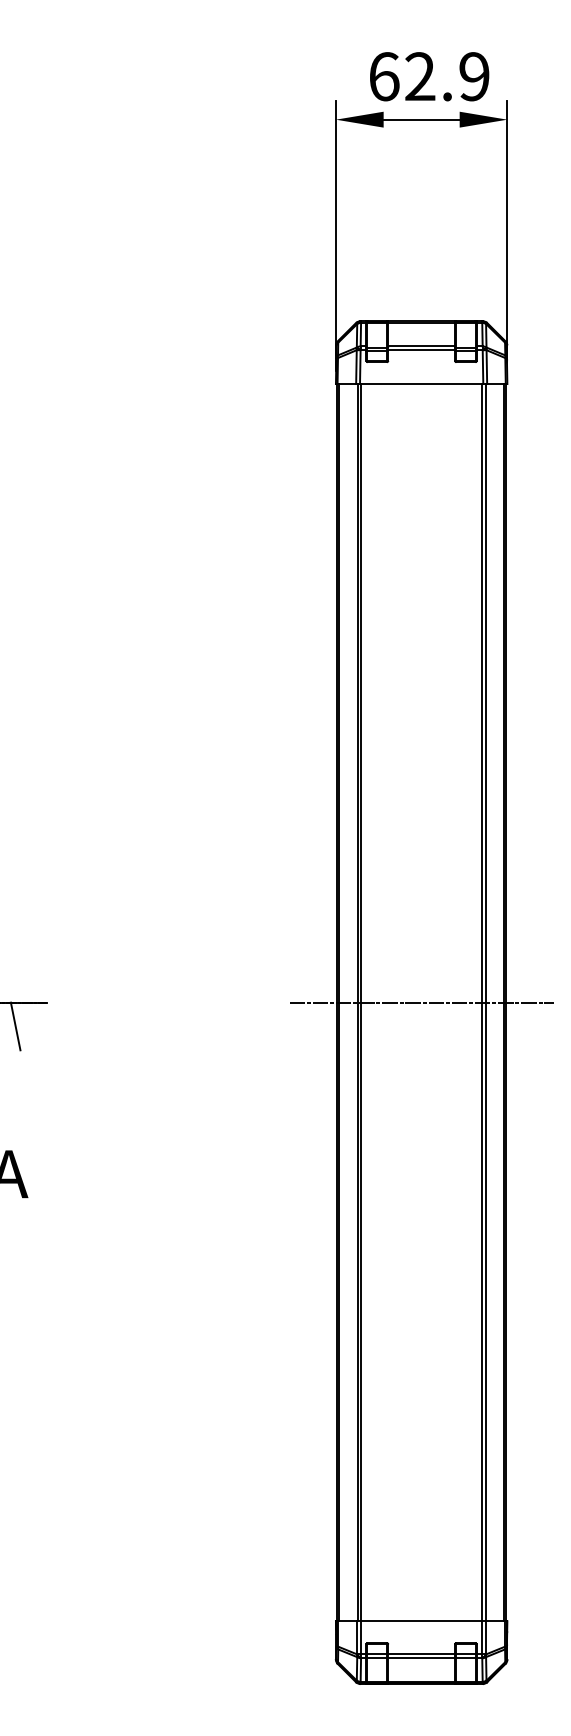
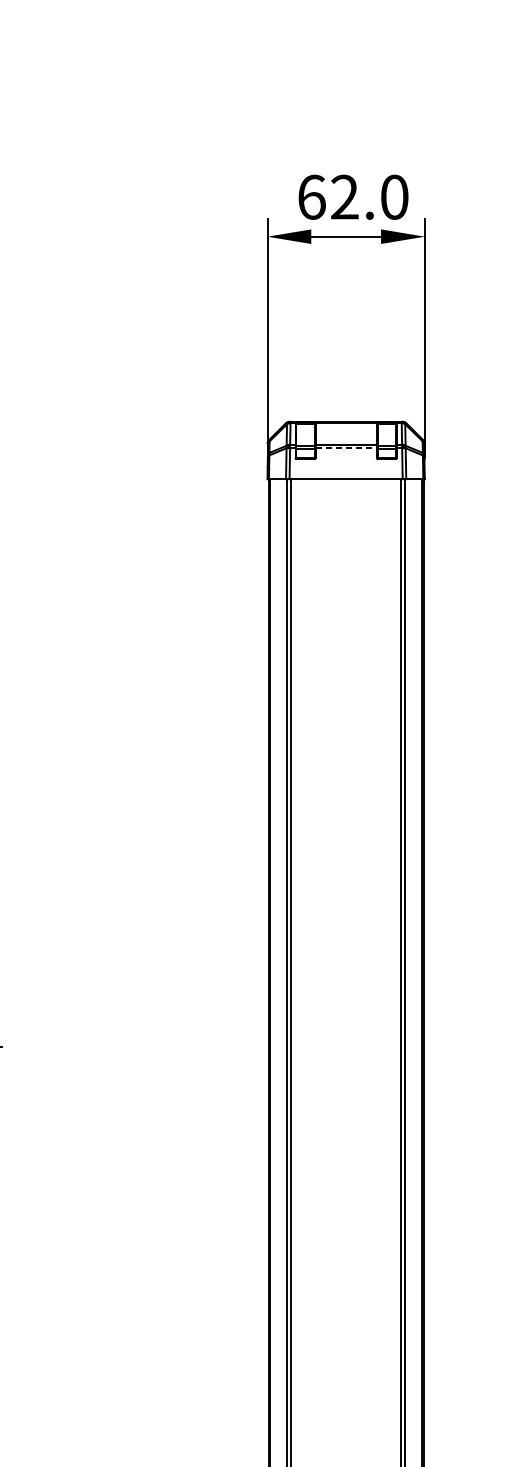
text: (474, 76) -> (394, 197), 62.9 -> 62.0
line: (422, 350) -> (346, 448), solid -> dashed
line: (421, 1002) -> (345, 1046), removed

